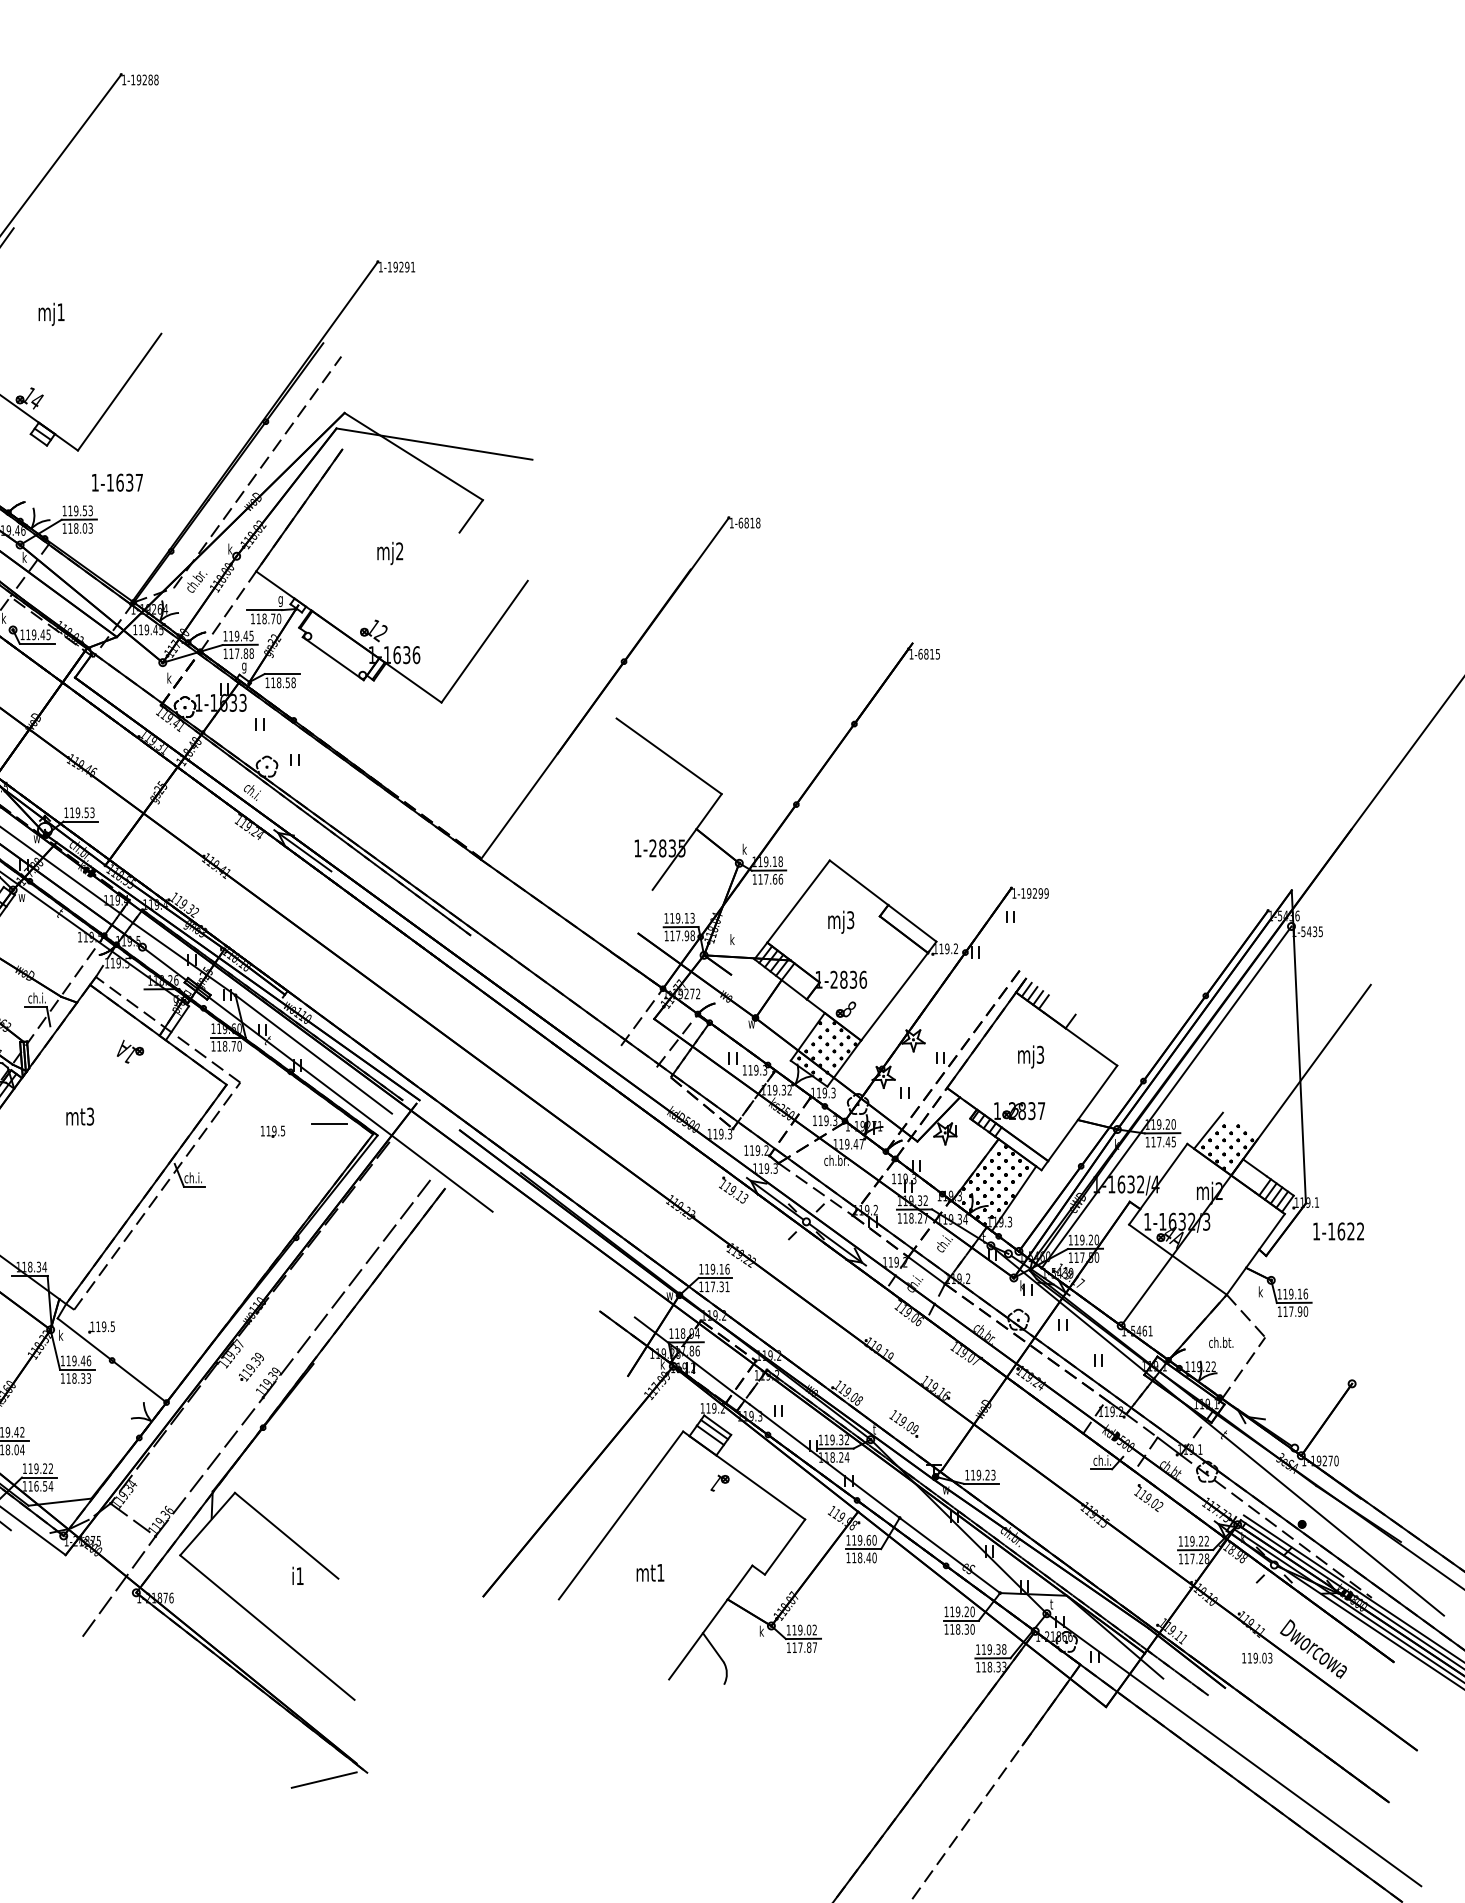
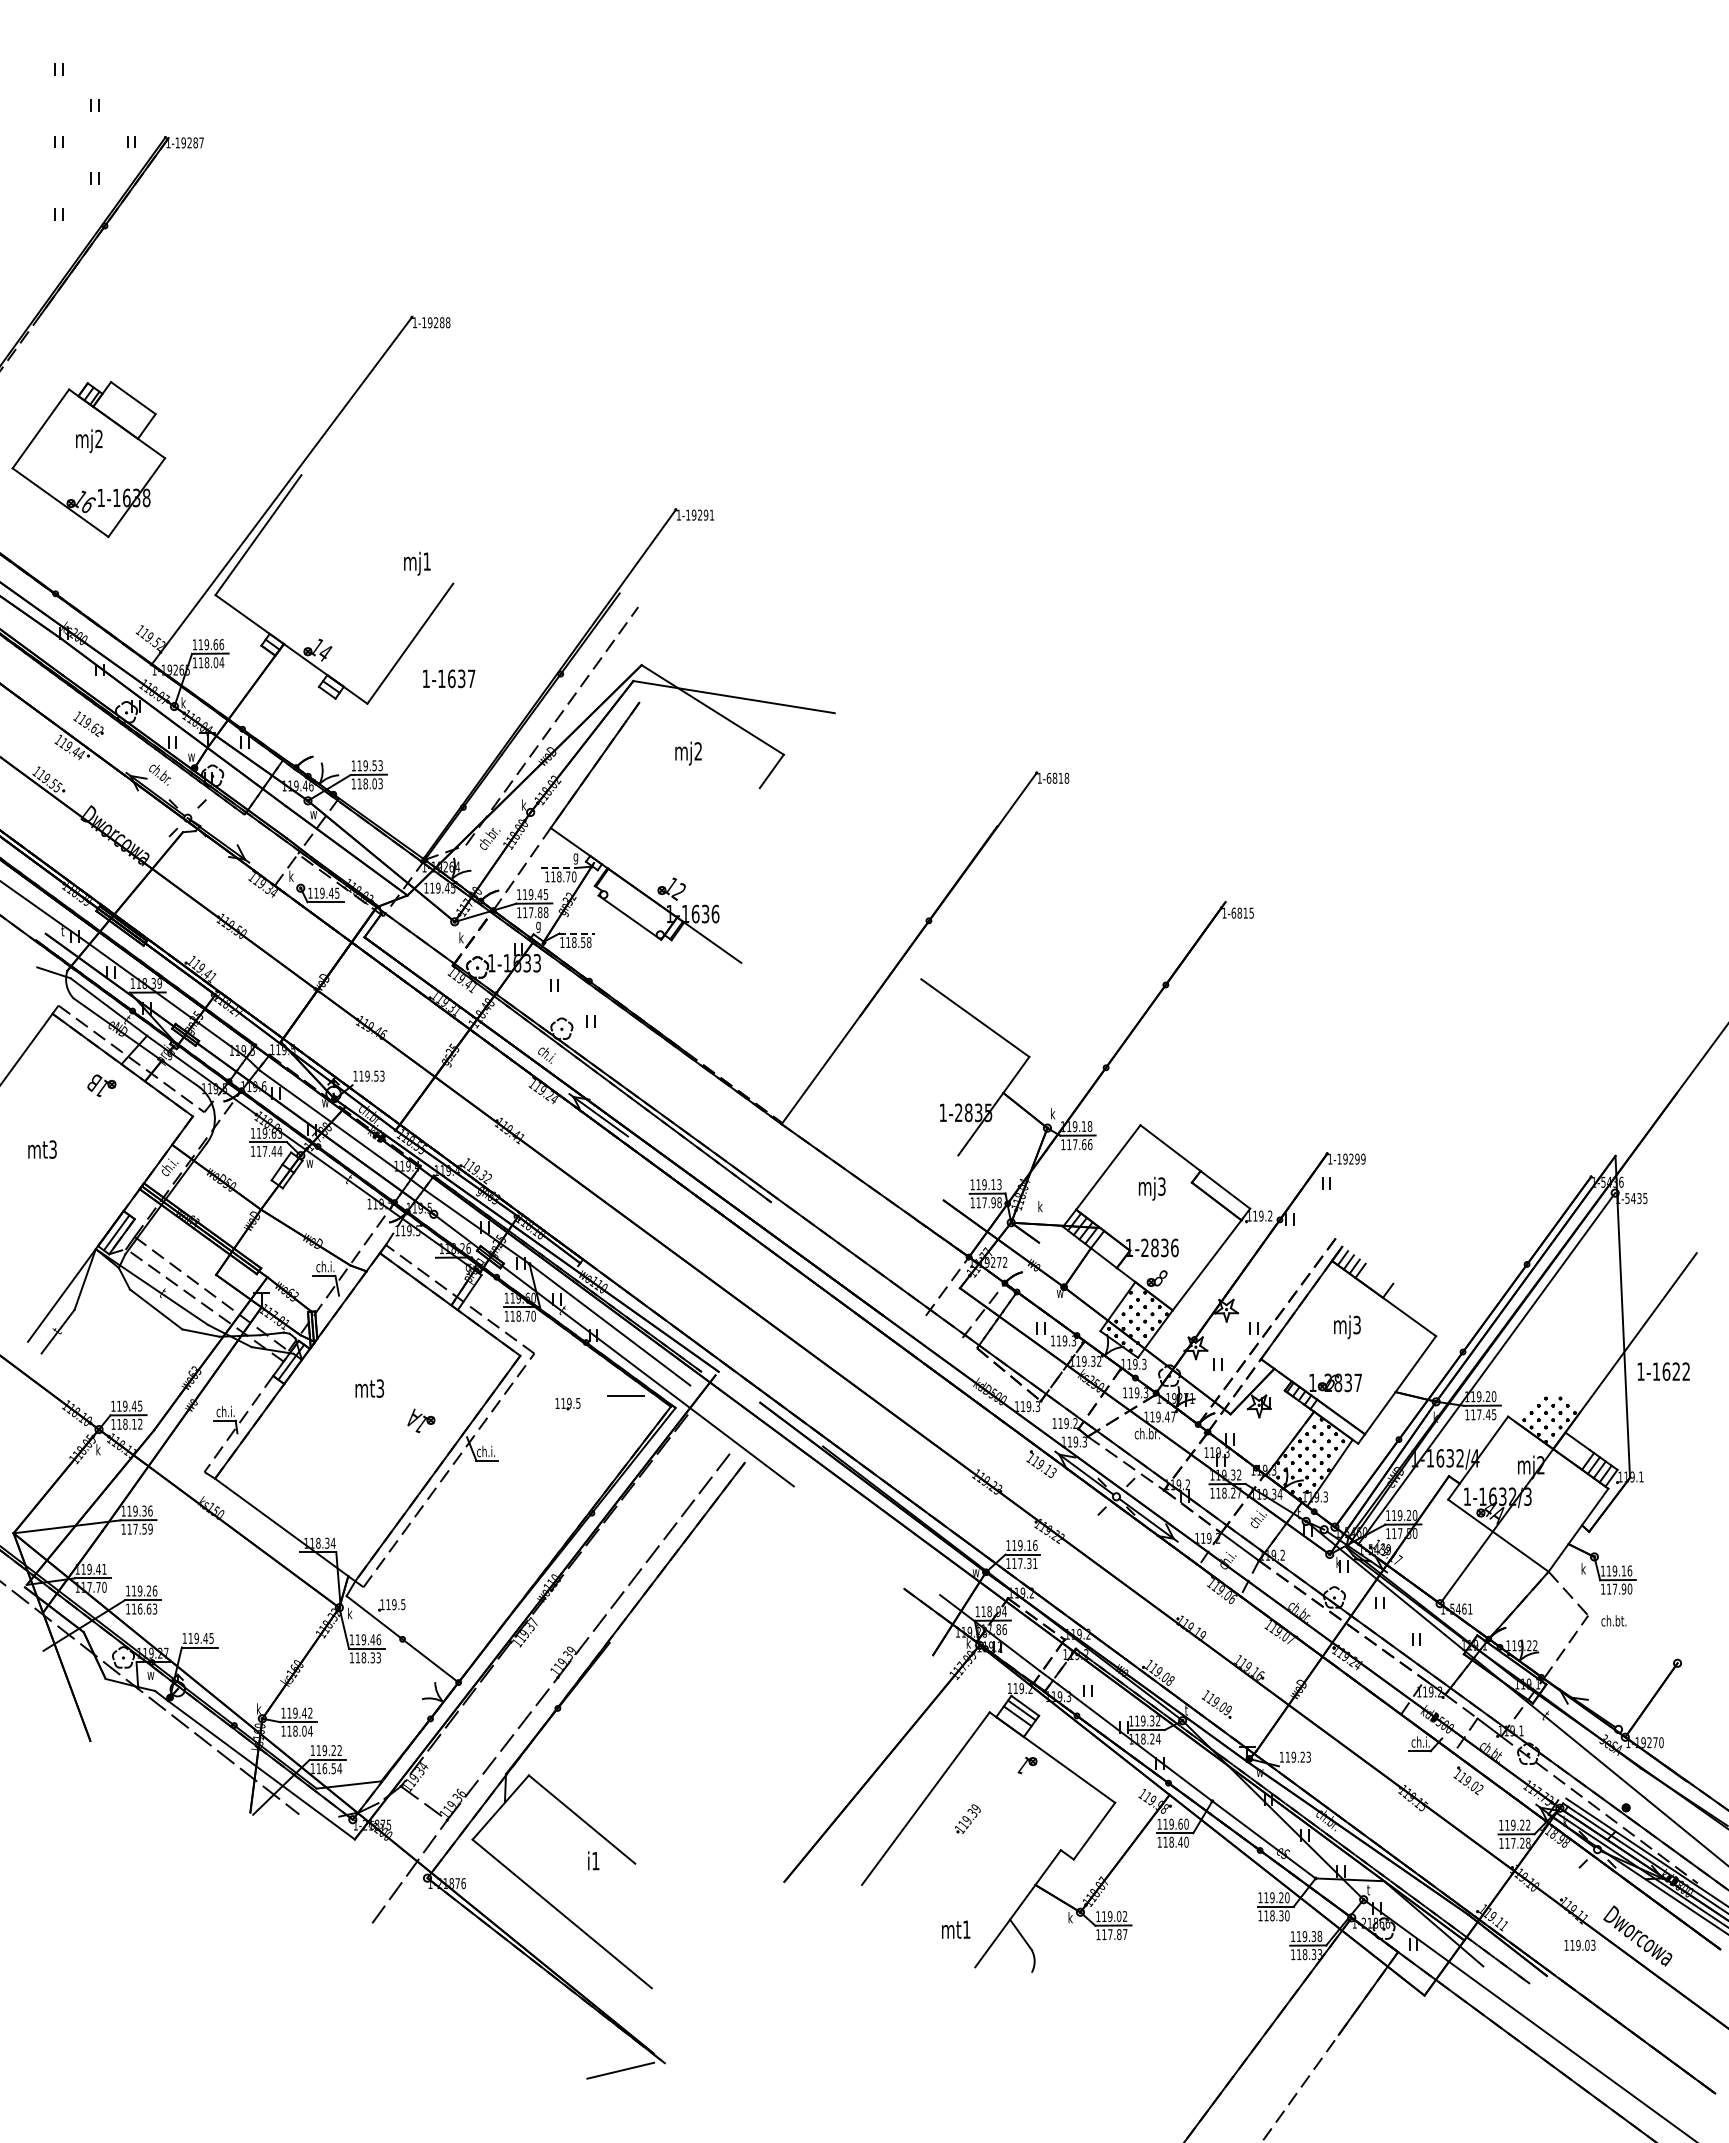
text: (51, 314) -> (417, 563), moved
text: (117, 482) -> (449, 678), moved
text: (390, 553) -> (688, 753), moved
text: (25, 557) -> (313, 813), k -> w
line: (264, 609) -> (559, 867), solid -> dashed
line: (484, 640) -> (785, 899), removed
line: (282, 674) -> (577, 933), solid -> dashed
line: (80, 821) -> (370, 1085), removed
part: (130, 1051) -> (421, 1420), moved
line: (1208, 1130) -> (1529, 1402), removed
text: (1338, 1231) -> (1663, 1371), moved
text: (1220, 1342) -> (1613, 1620), moved
part: (251, 1366) -> (967, 1818), moved
line: (981, 1484) -> (1296, 1766), removed
text: (650, 1572) -> (956, 1929), moved

